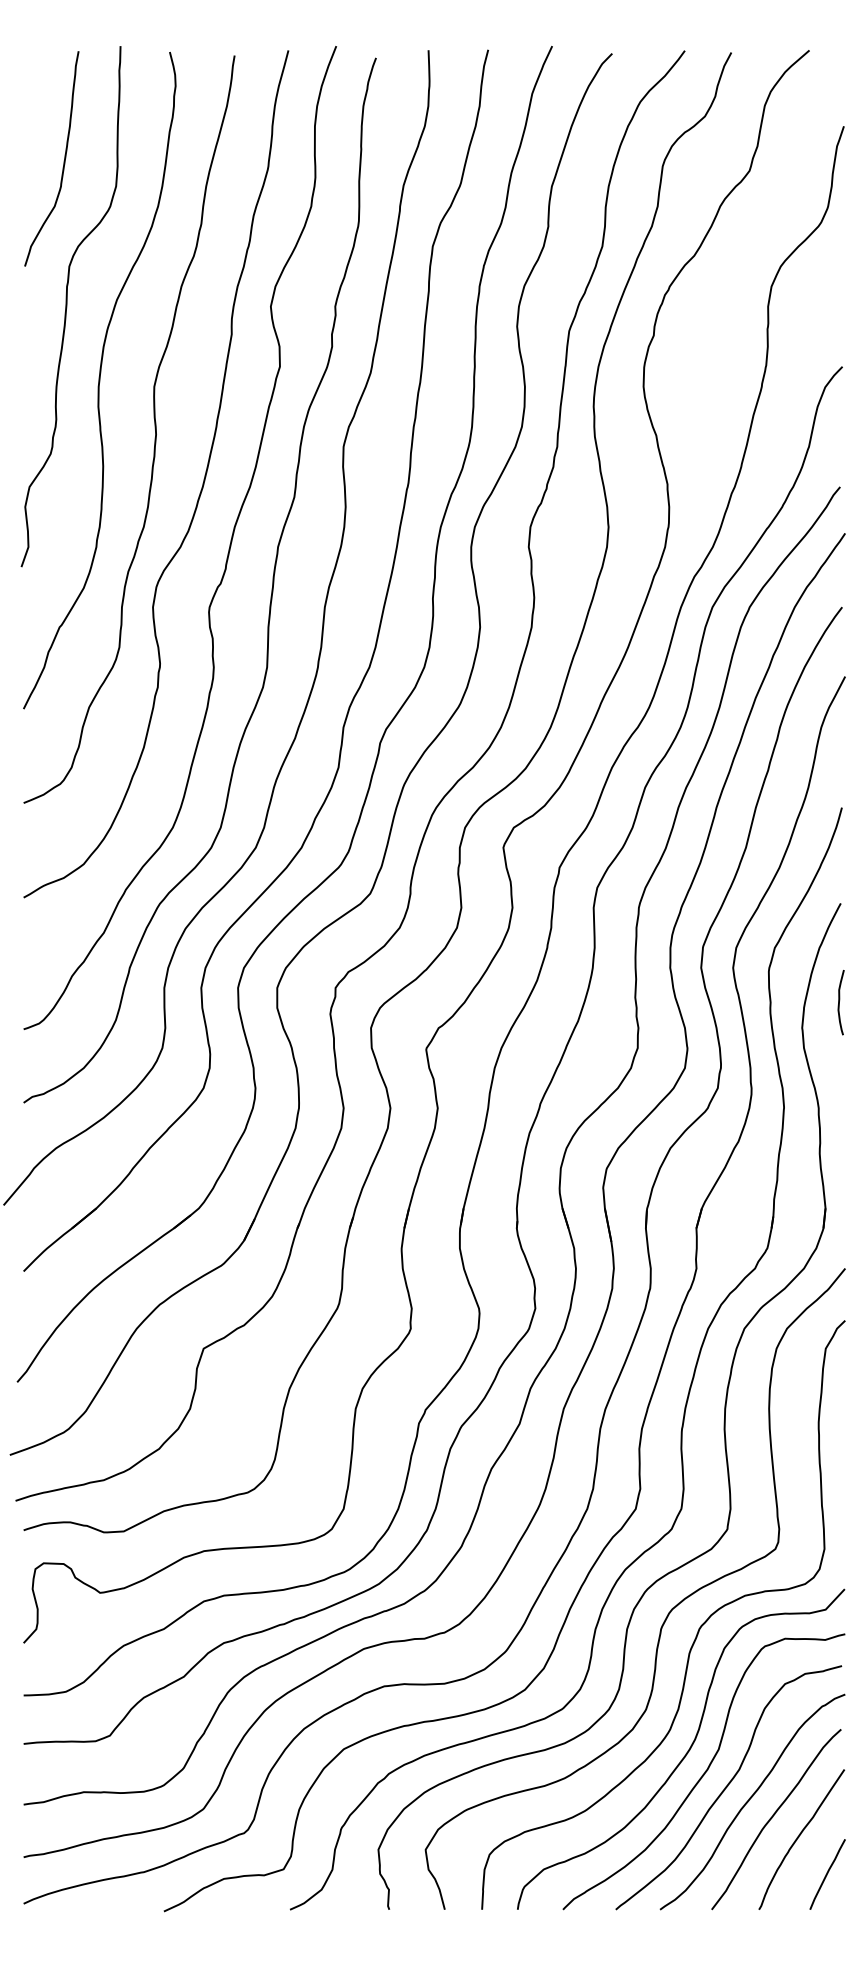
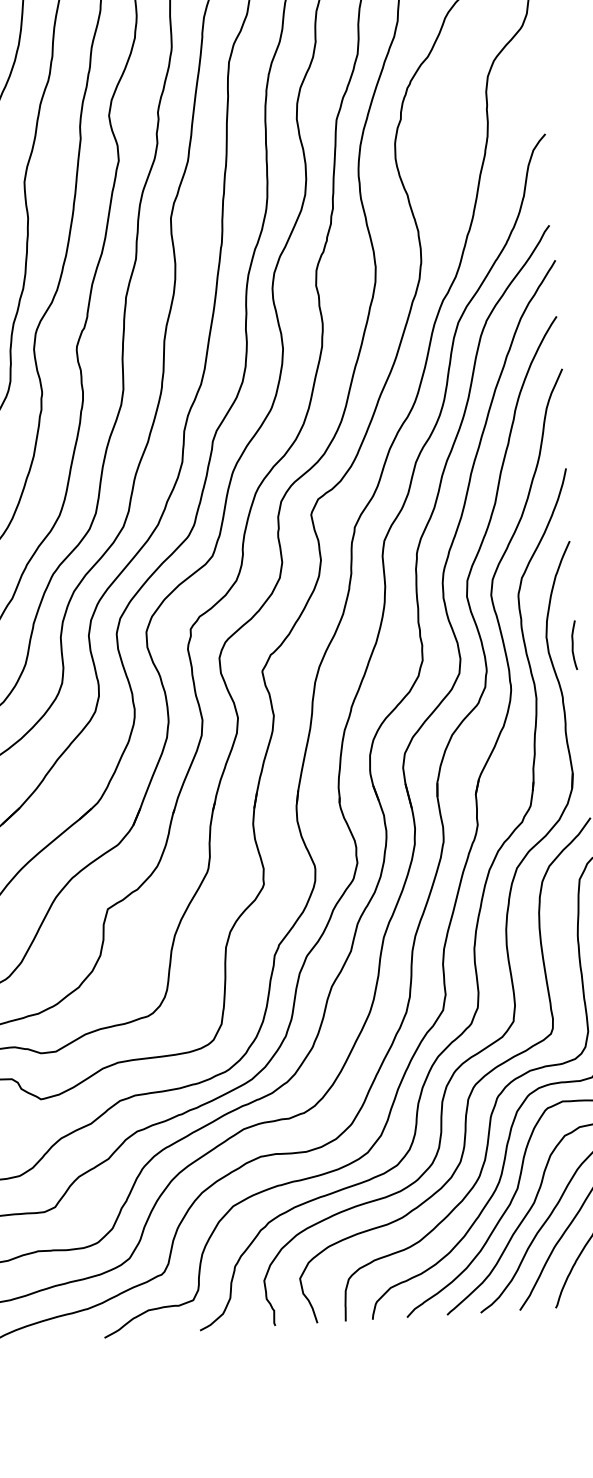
curve: (839, 1002) -> (573, 645), moved

